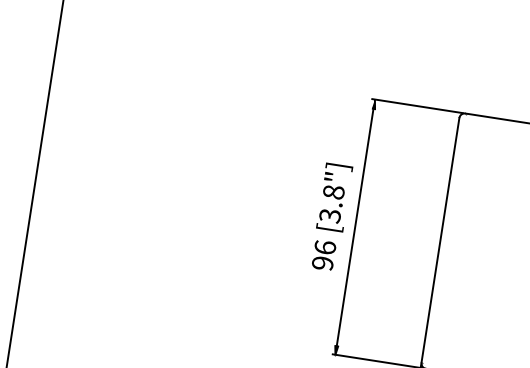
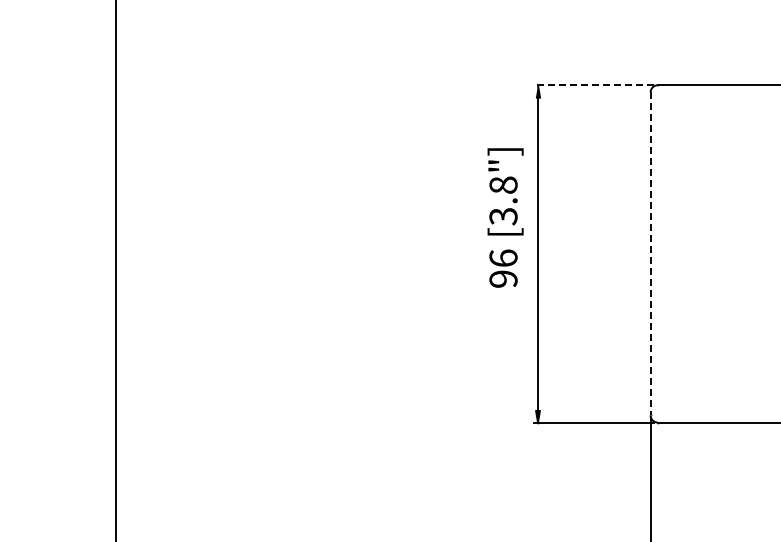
line: (417, 106) -> (594, 85), solid -> dashed
text: (331, 216) -> (505, 217), moved
line: (440, 240) -> (650, 253), solid -> dashed

